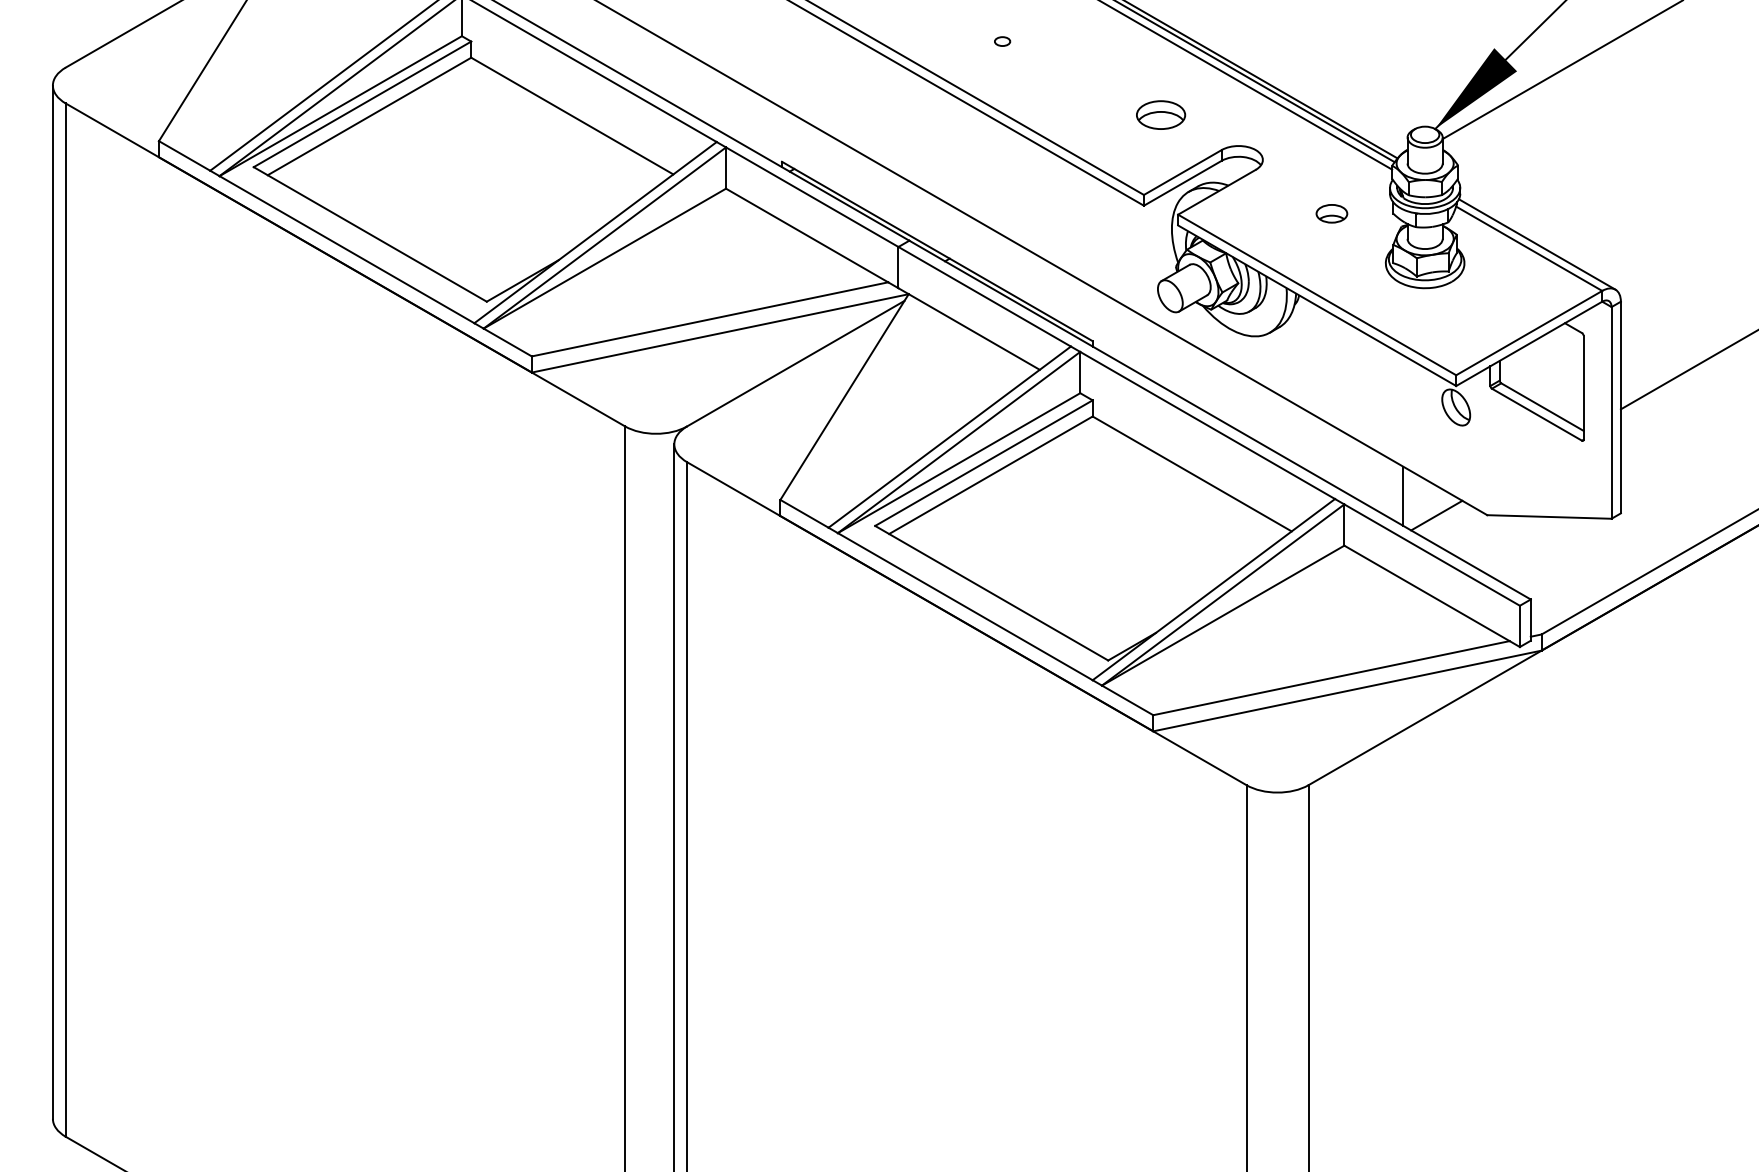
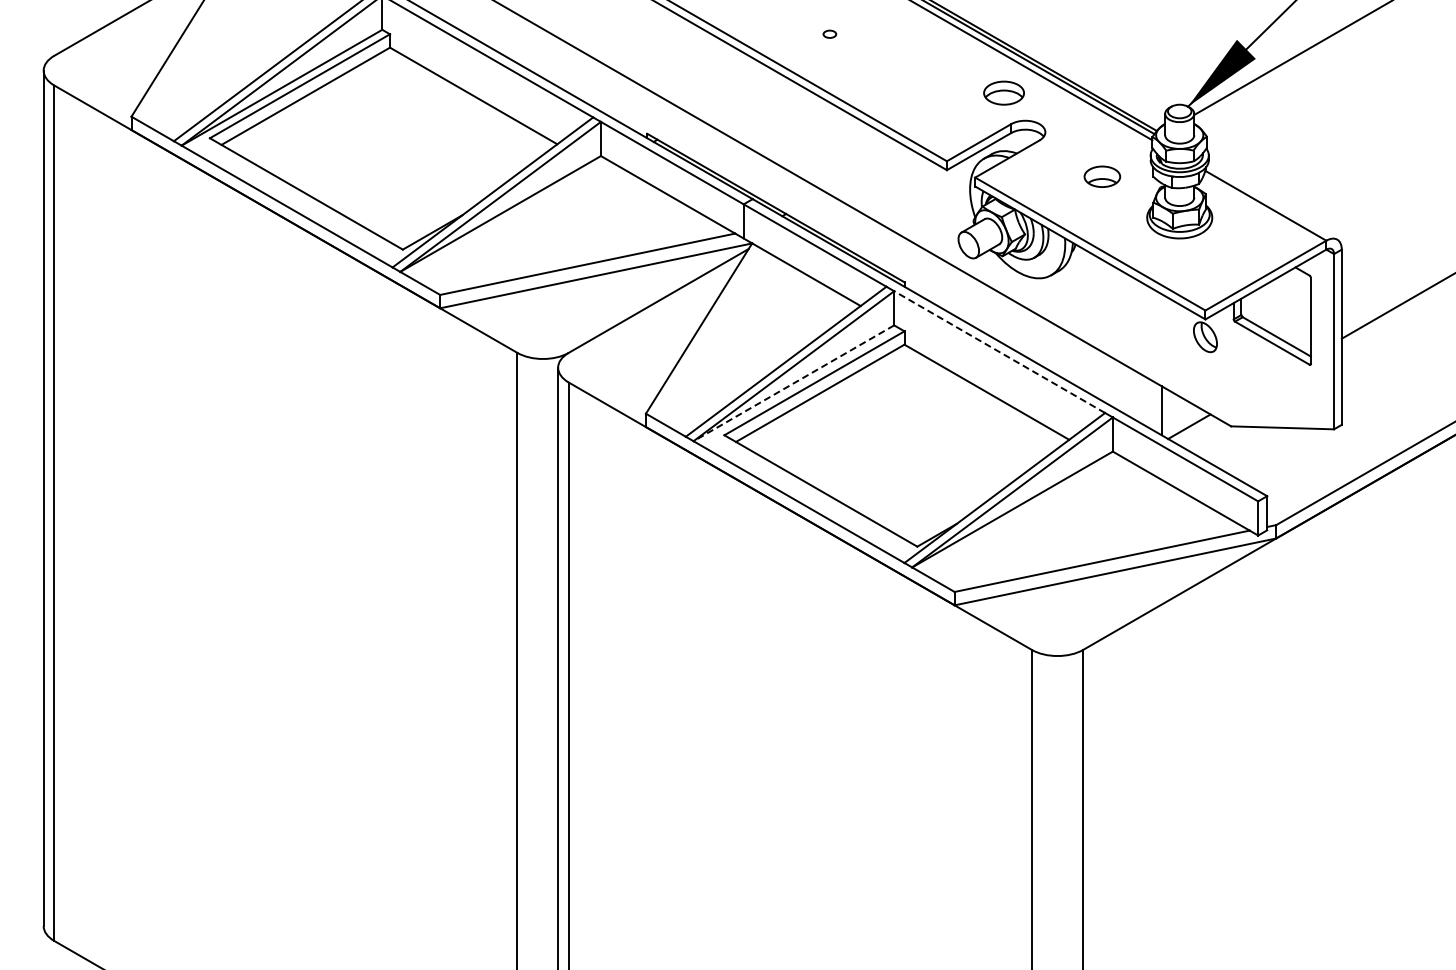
part: (1160, 114) -> (1003, 92), moved
part: (1331, 213) -> (1102, 176), size x1.4
line: (1537, 243) -> (1272, 201), removed
line: (1207, 425) -> (999, 352), solid -> dashed
line: (958, 463) -> (793, 383), solid -> dashed

